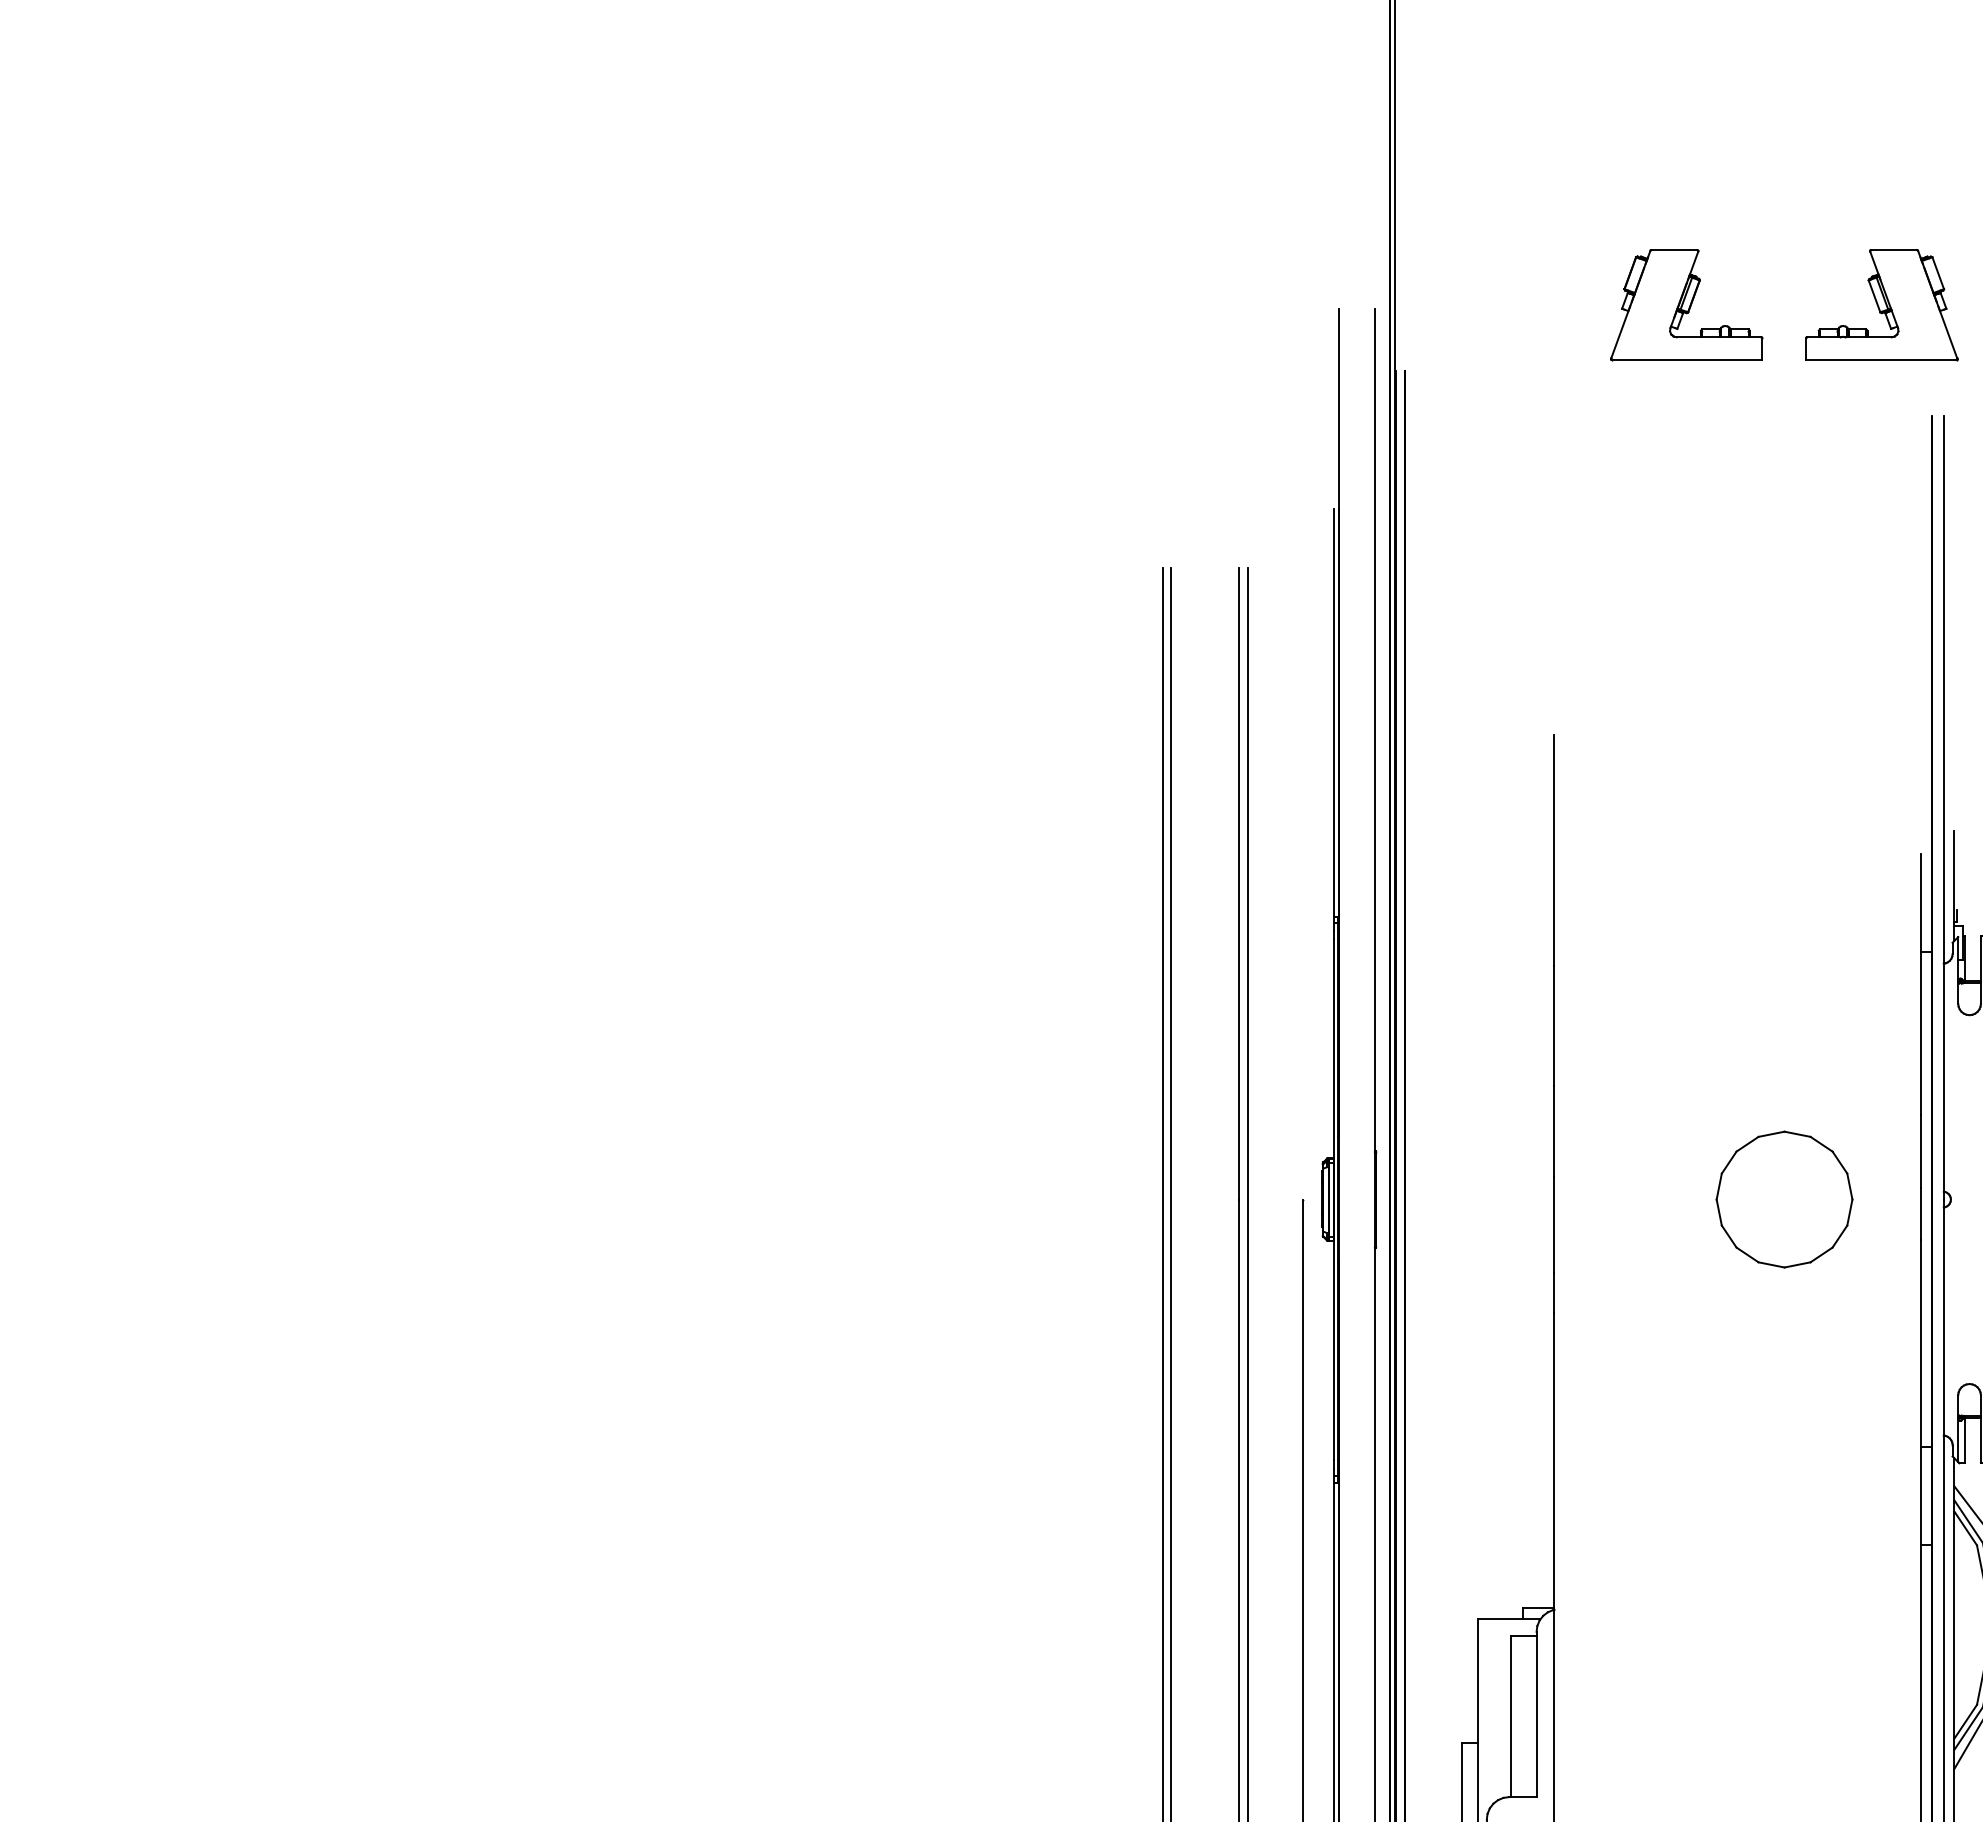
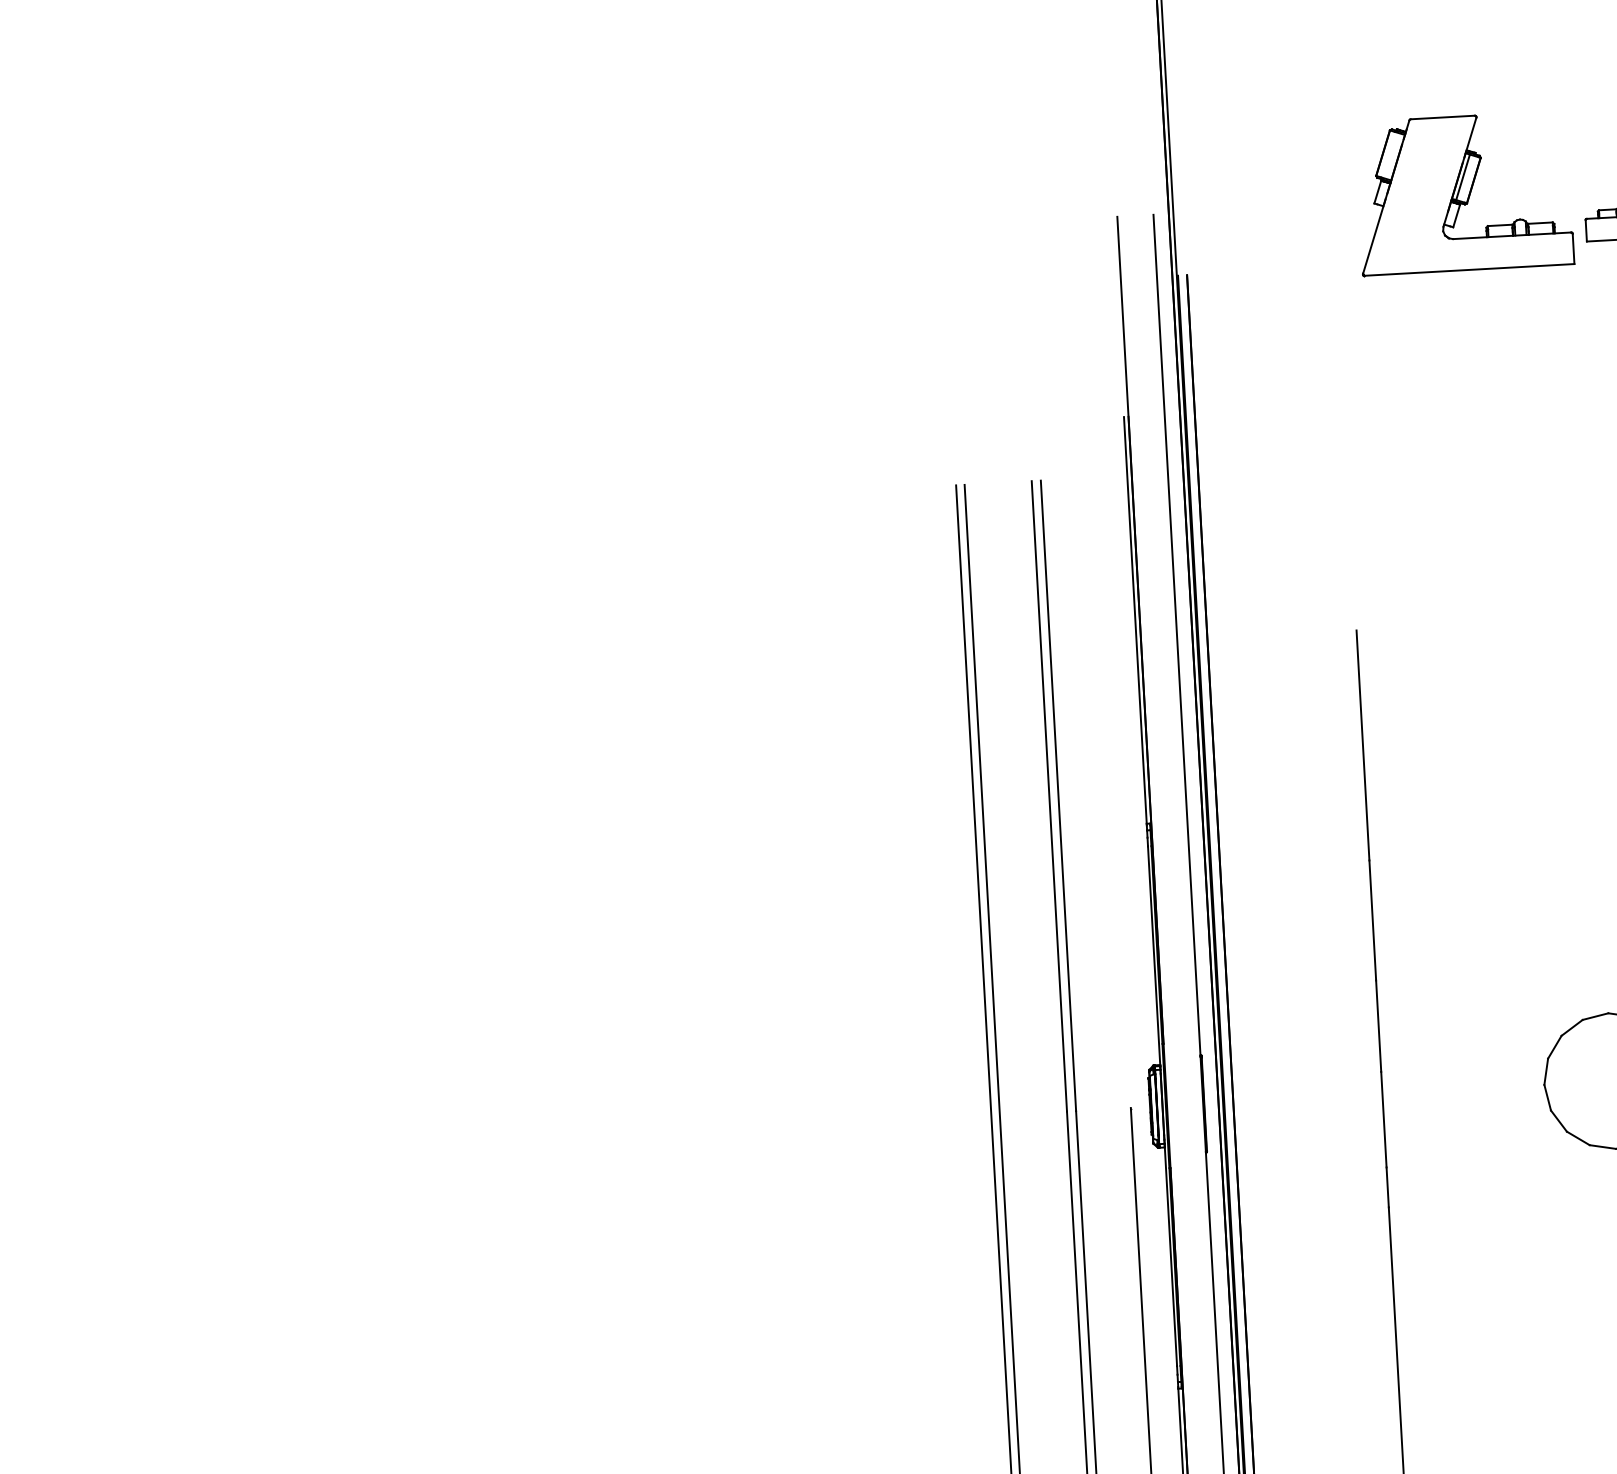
part: (1686, 305) -> (1464, 193), size x1.4

